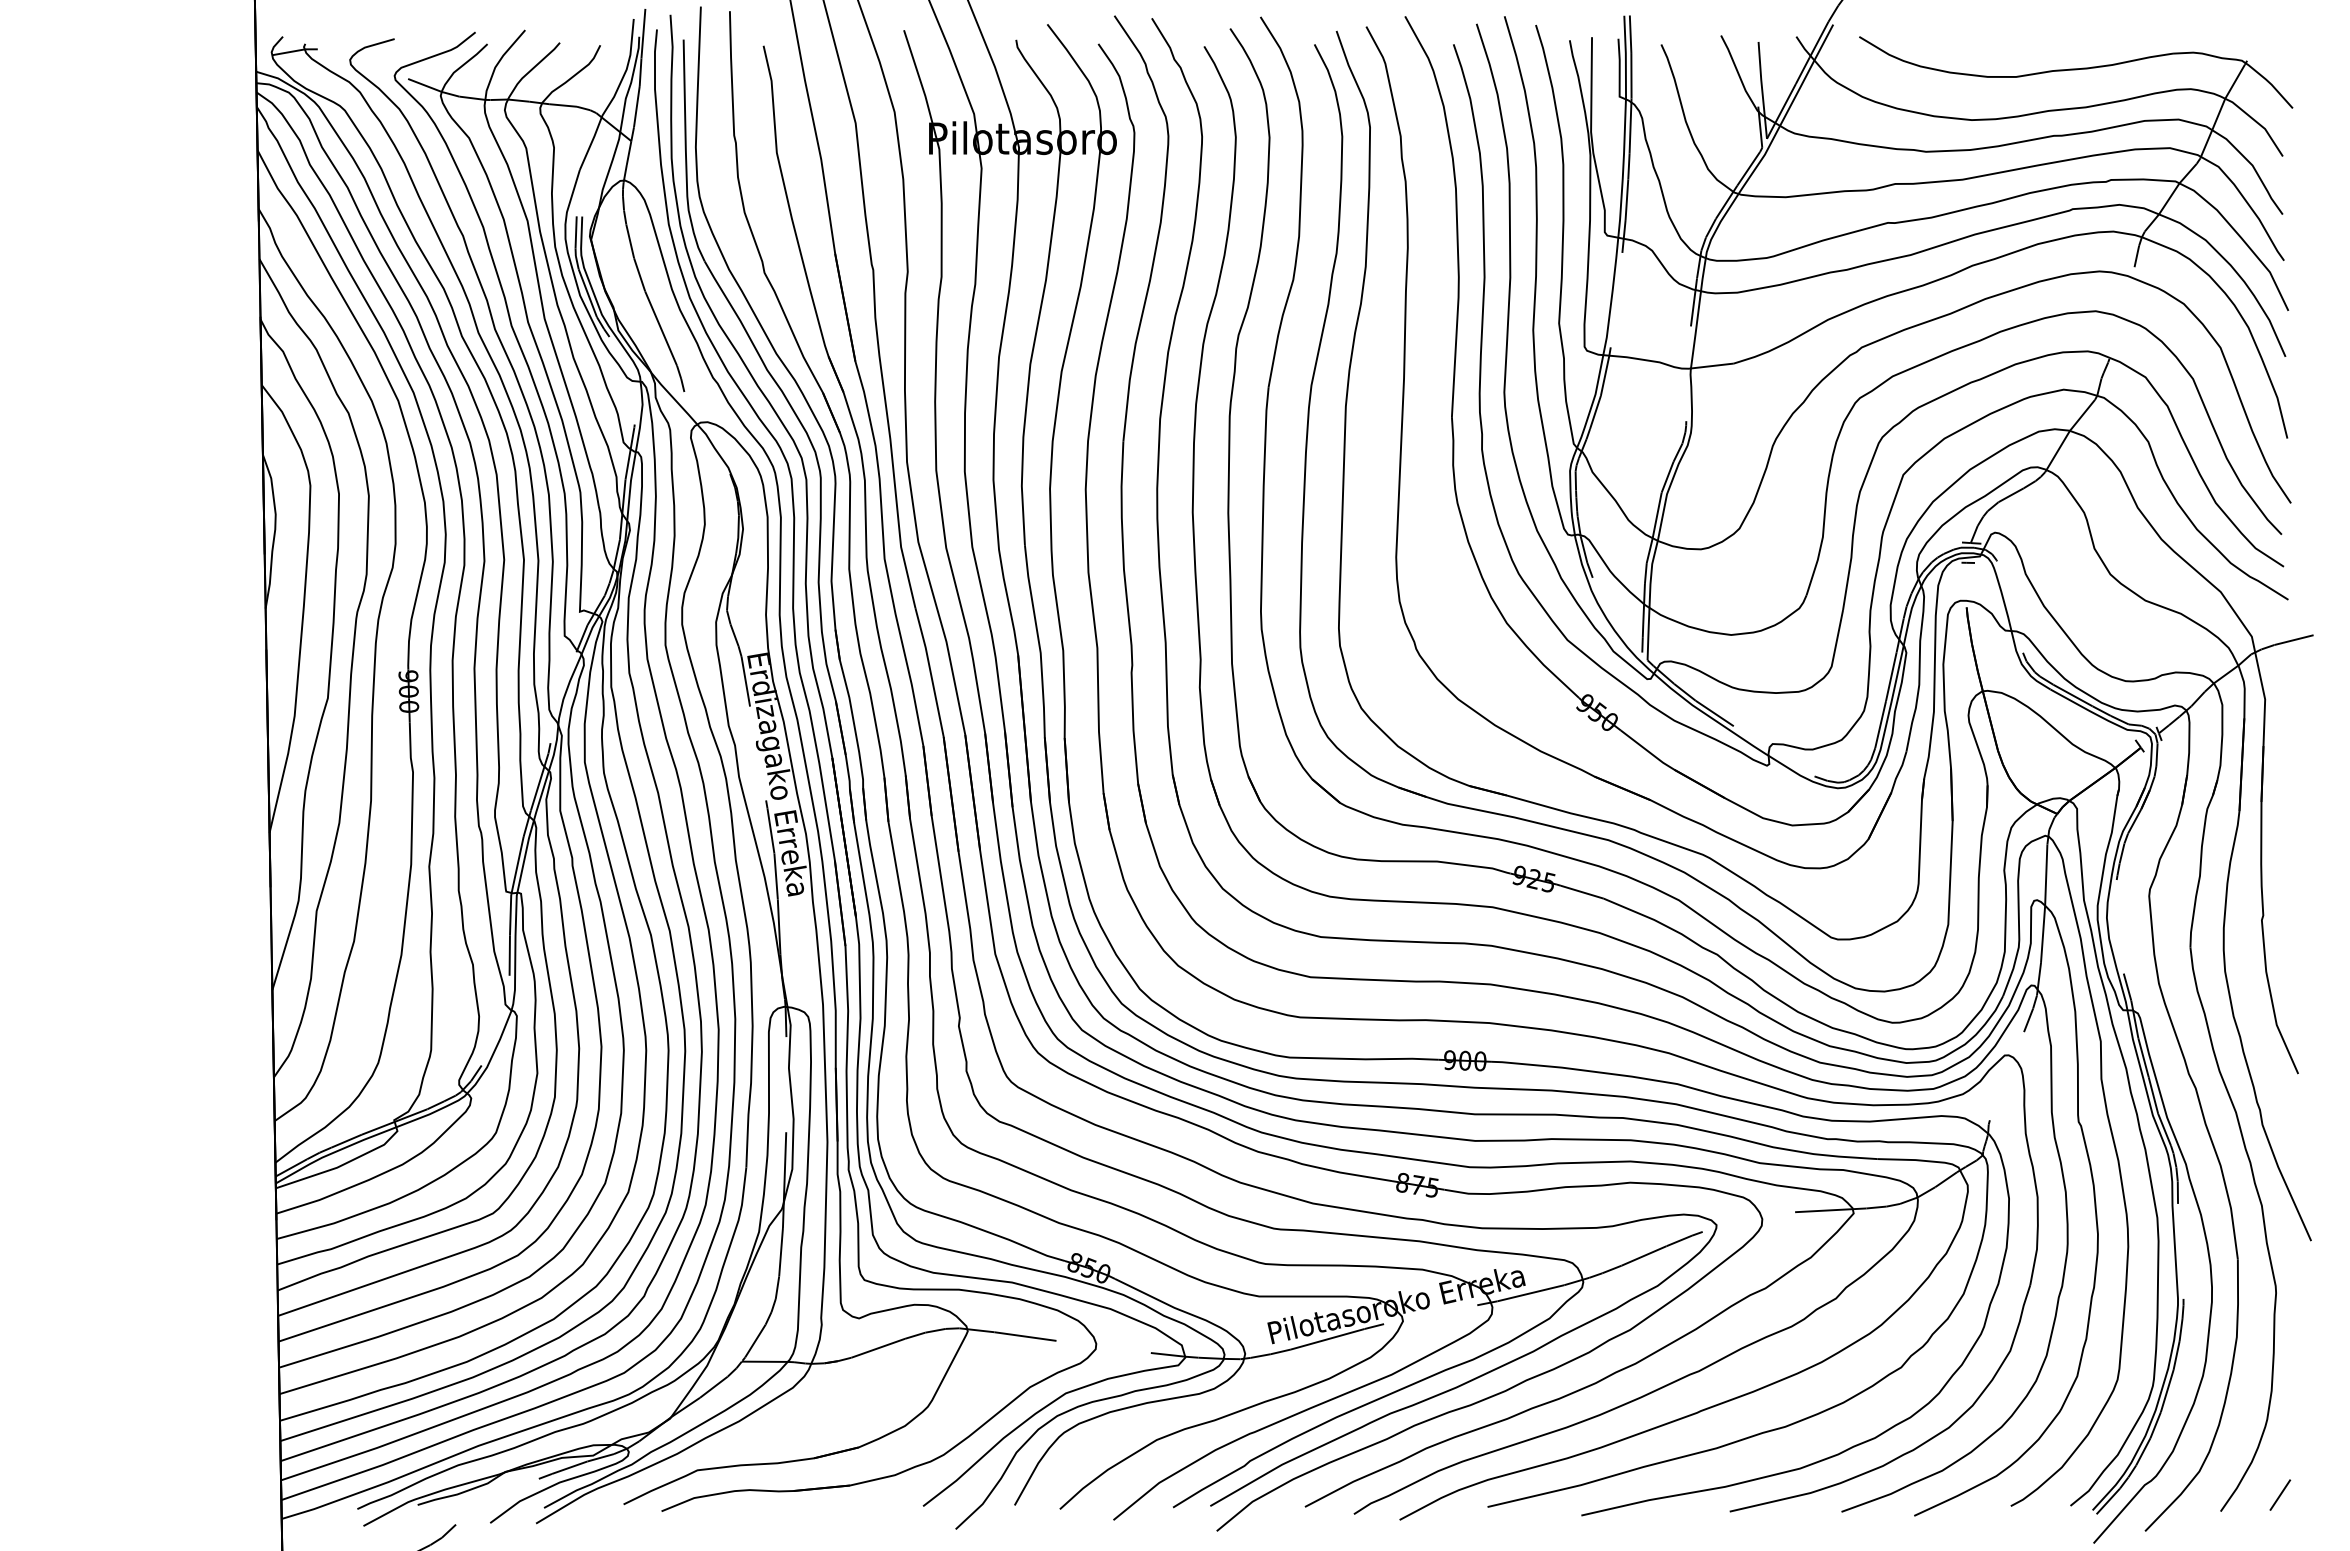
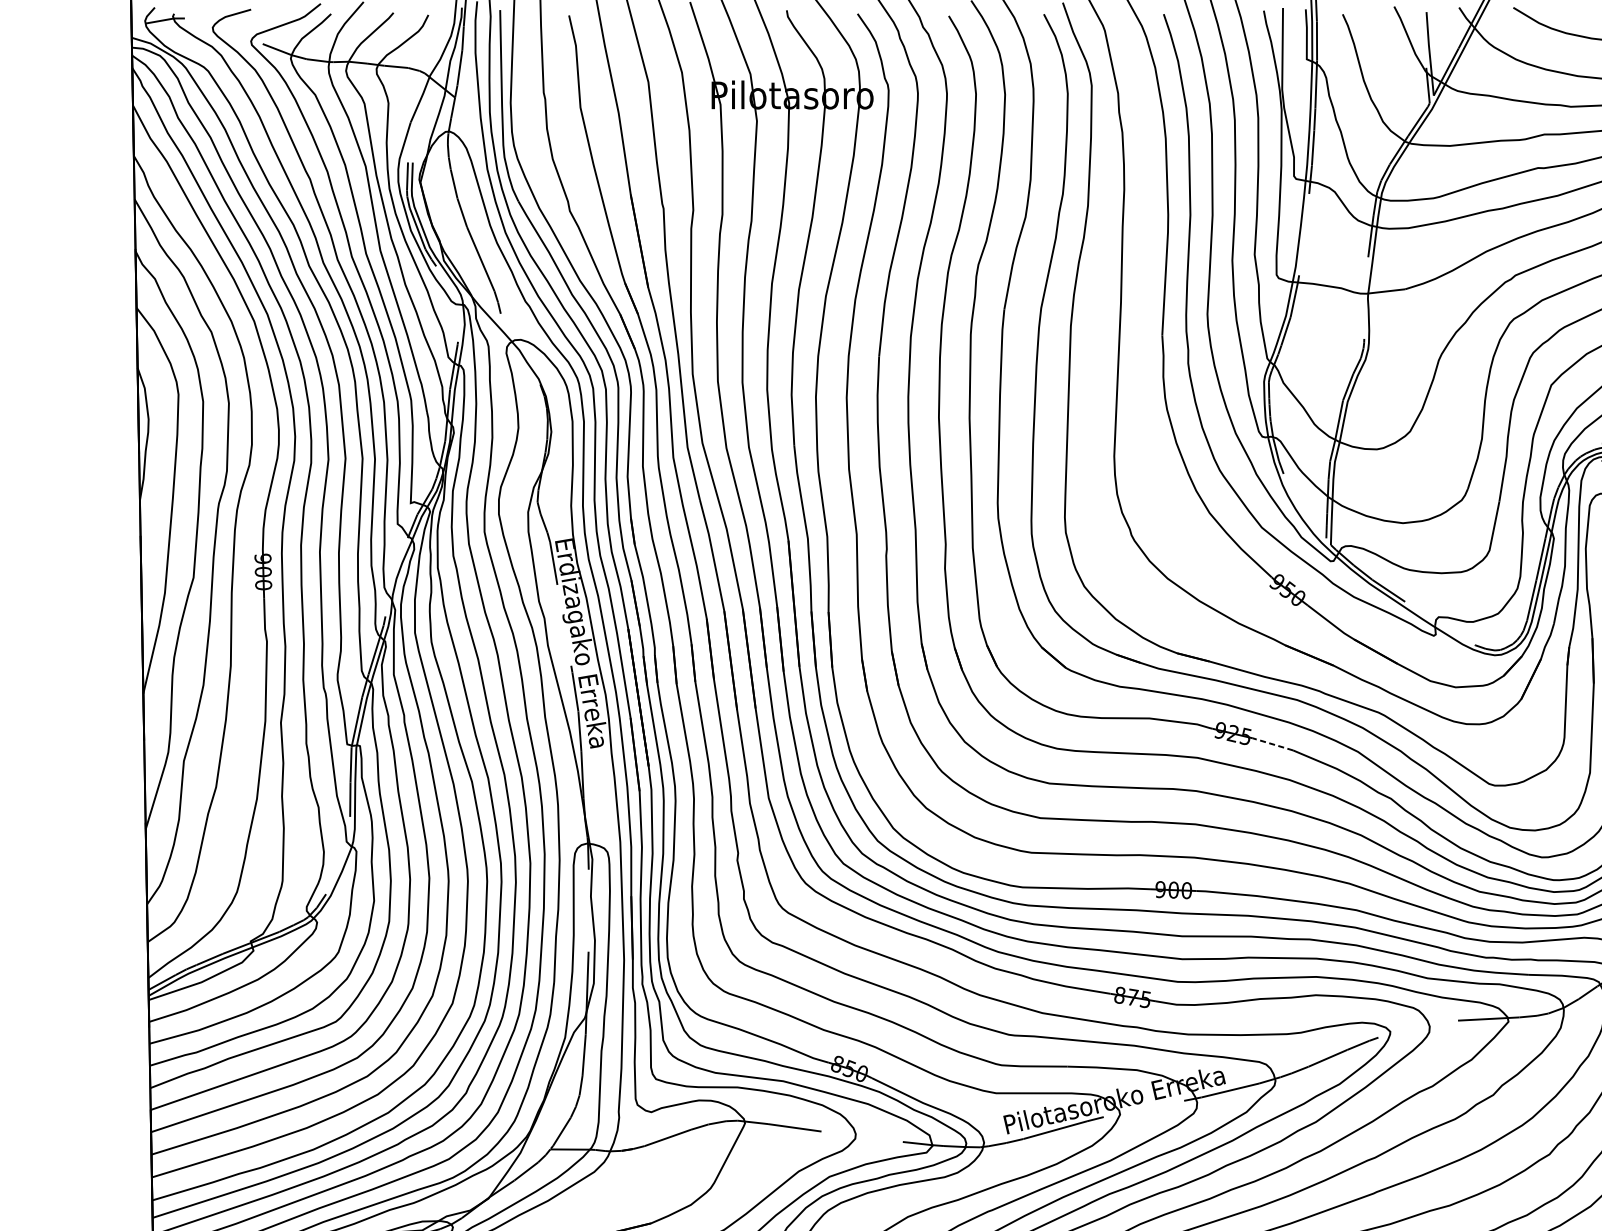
line: (1581, 892) -> (1273, 745), solid -> dashed

